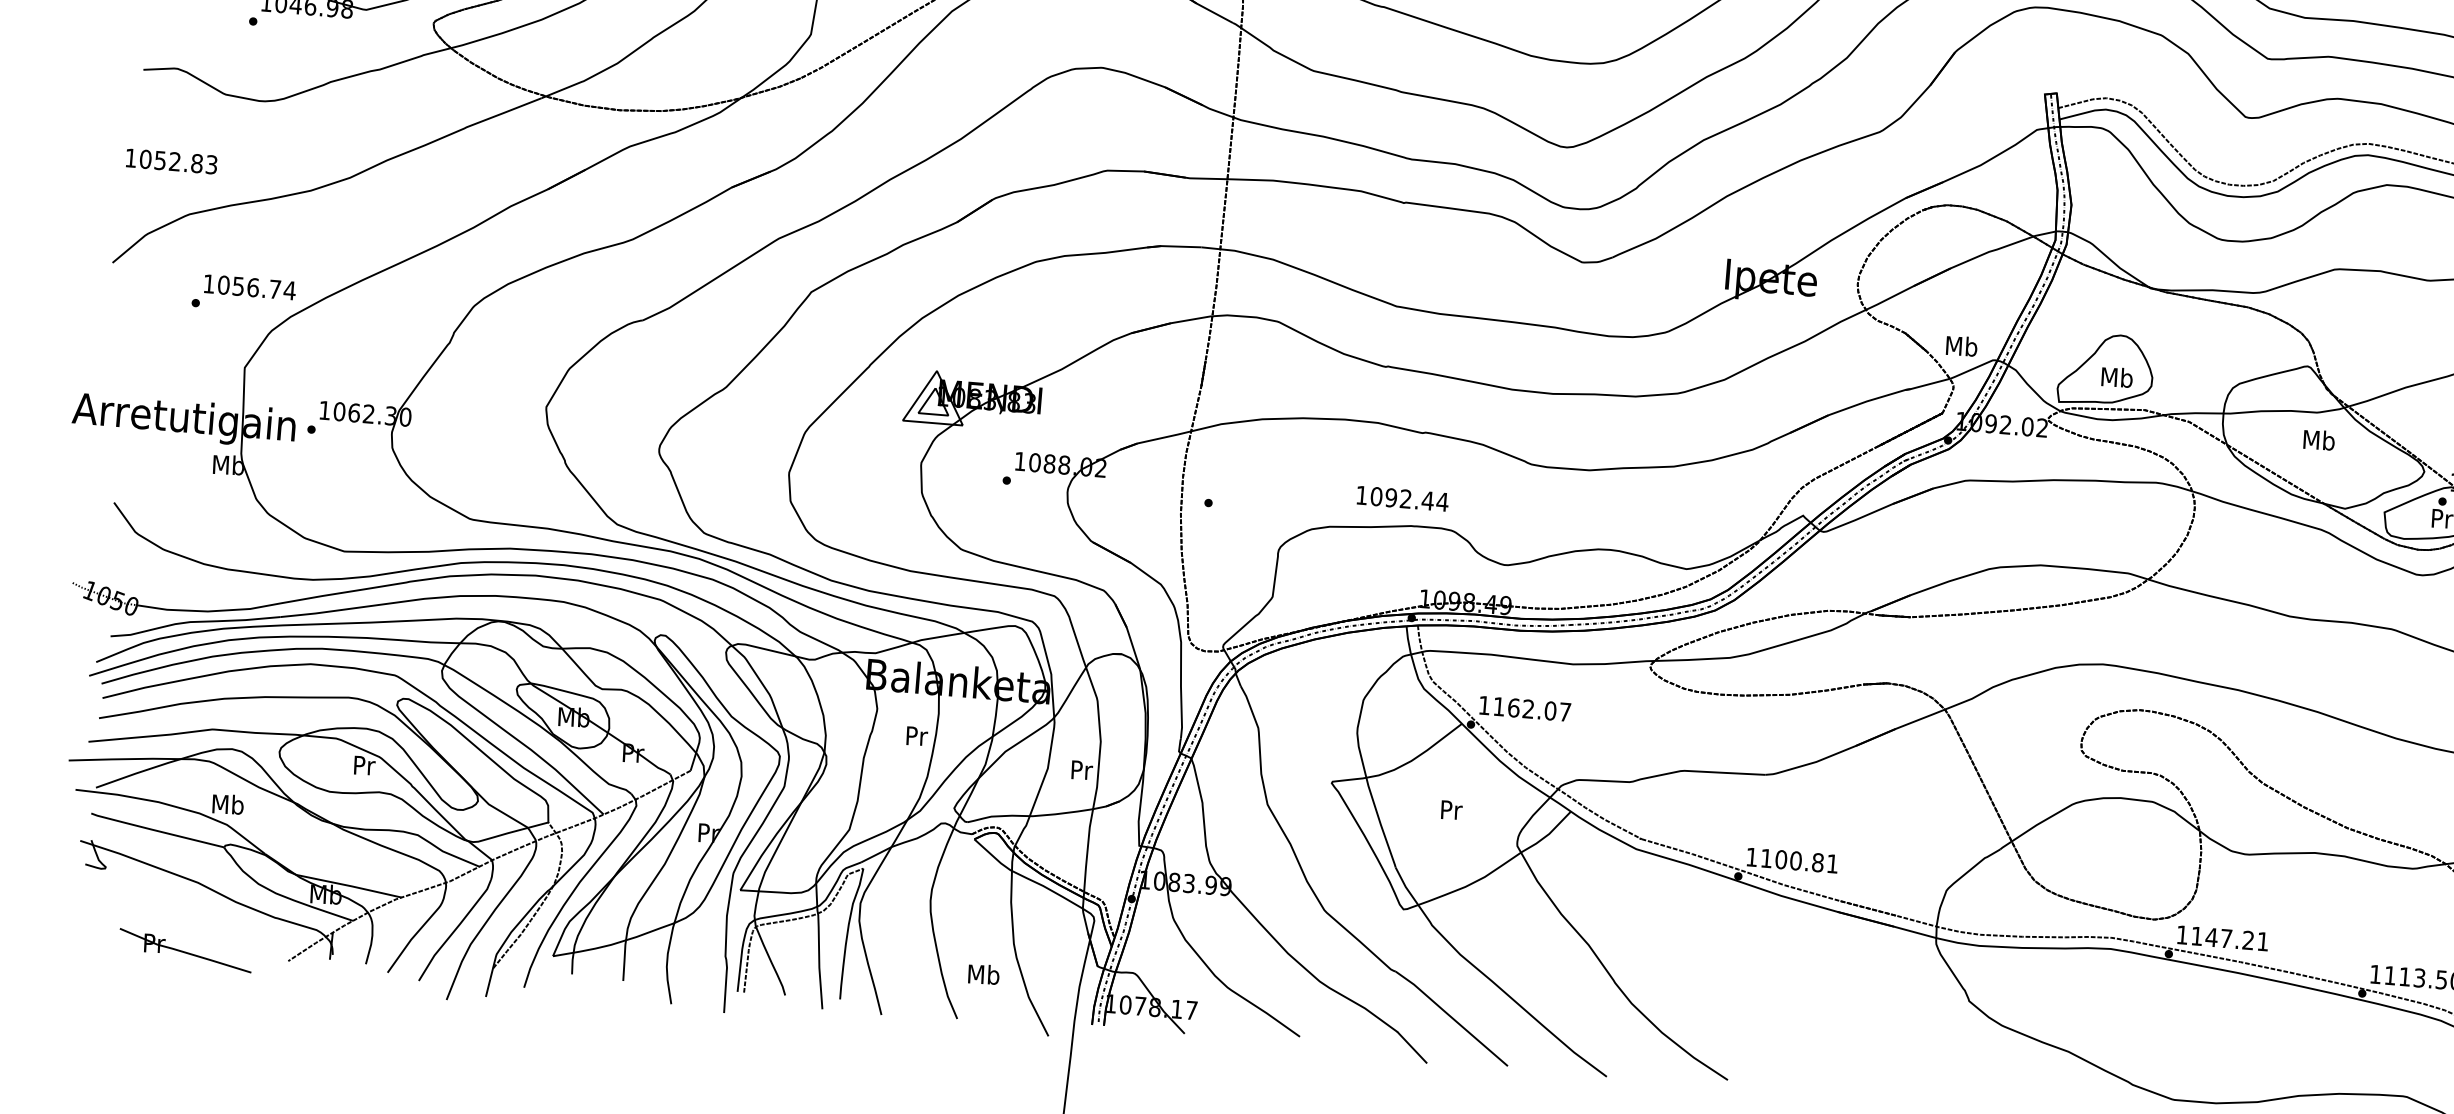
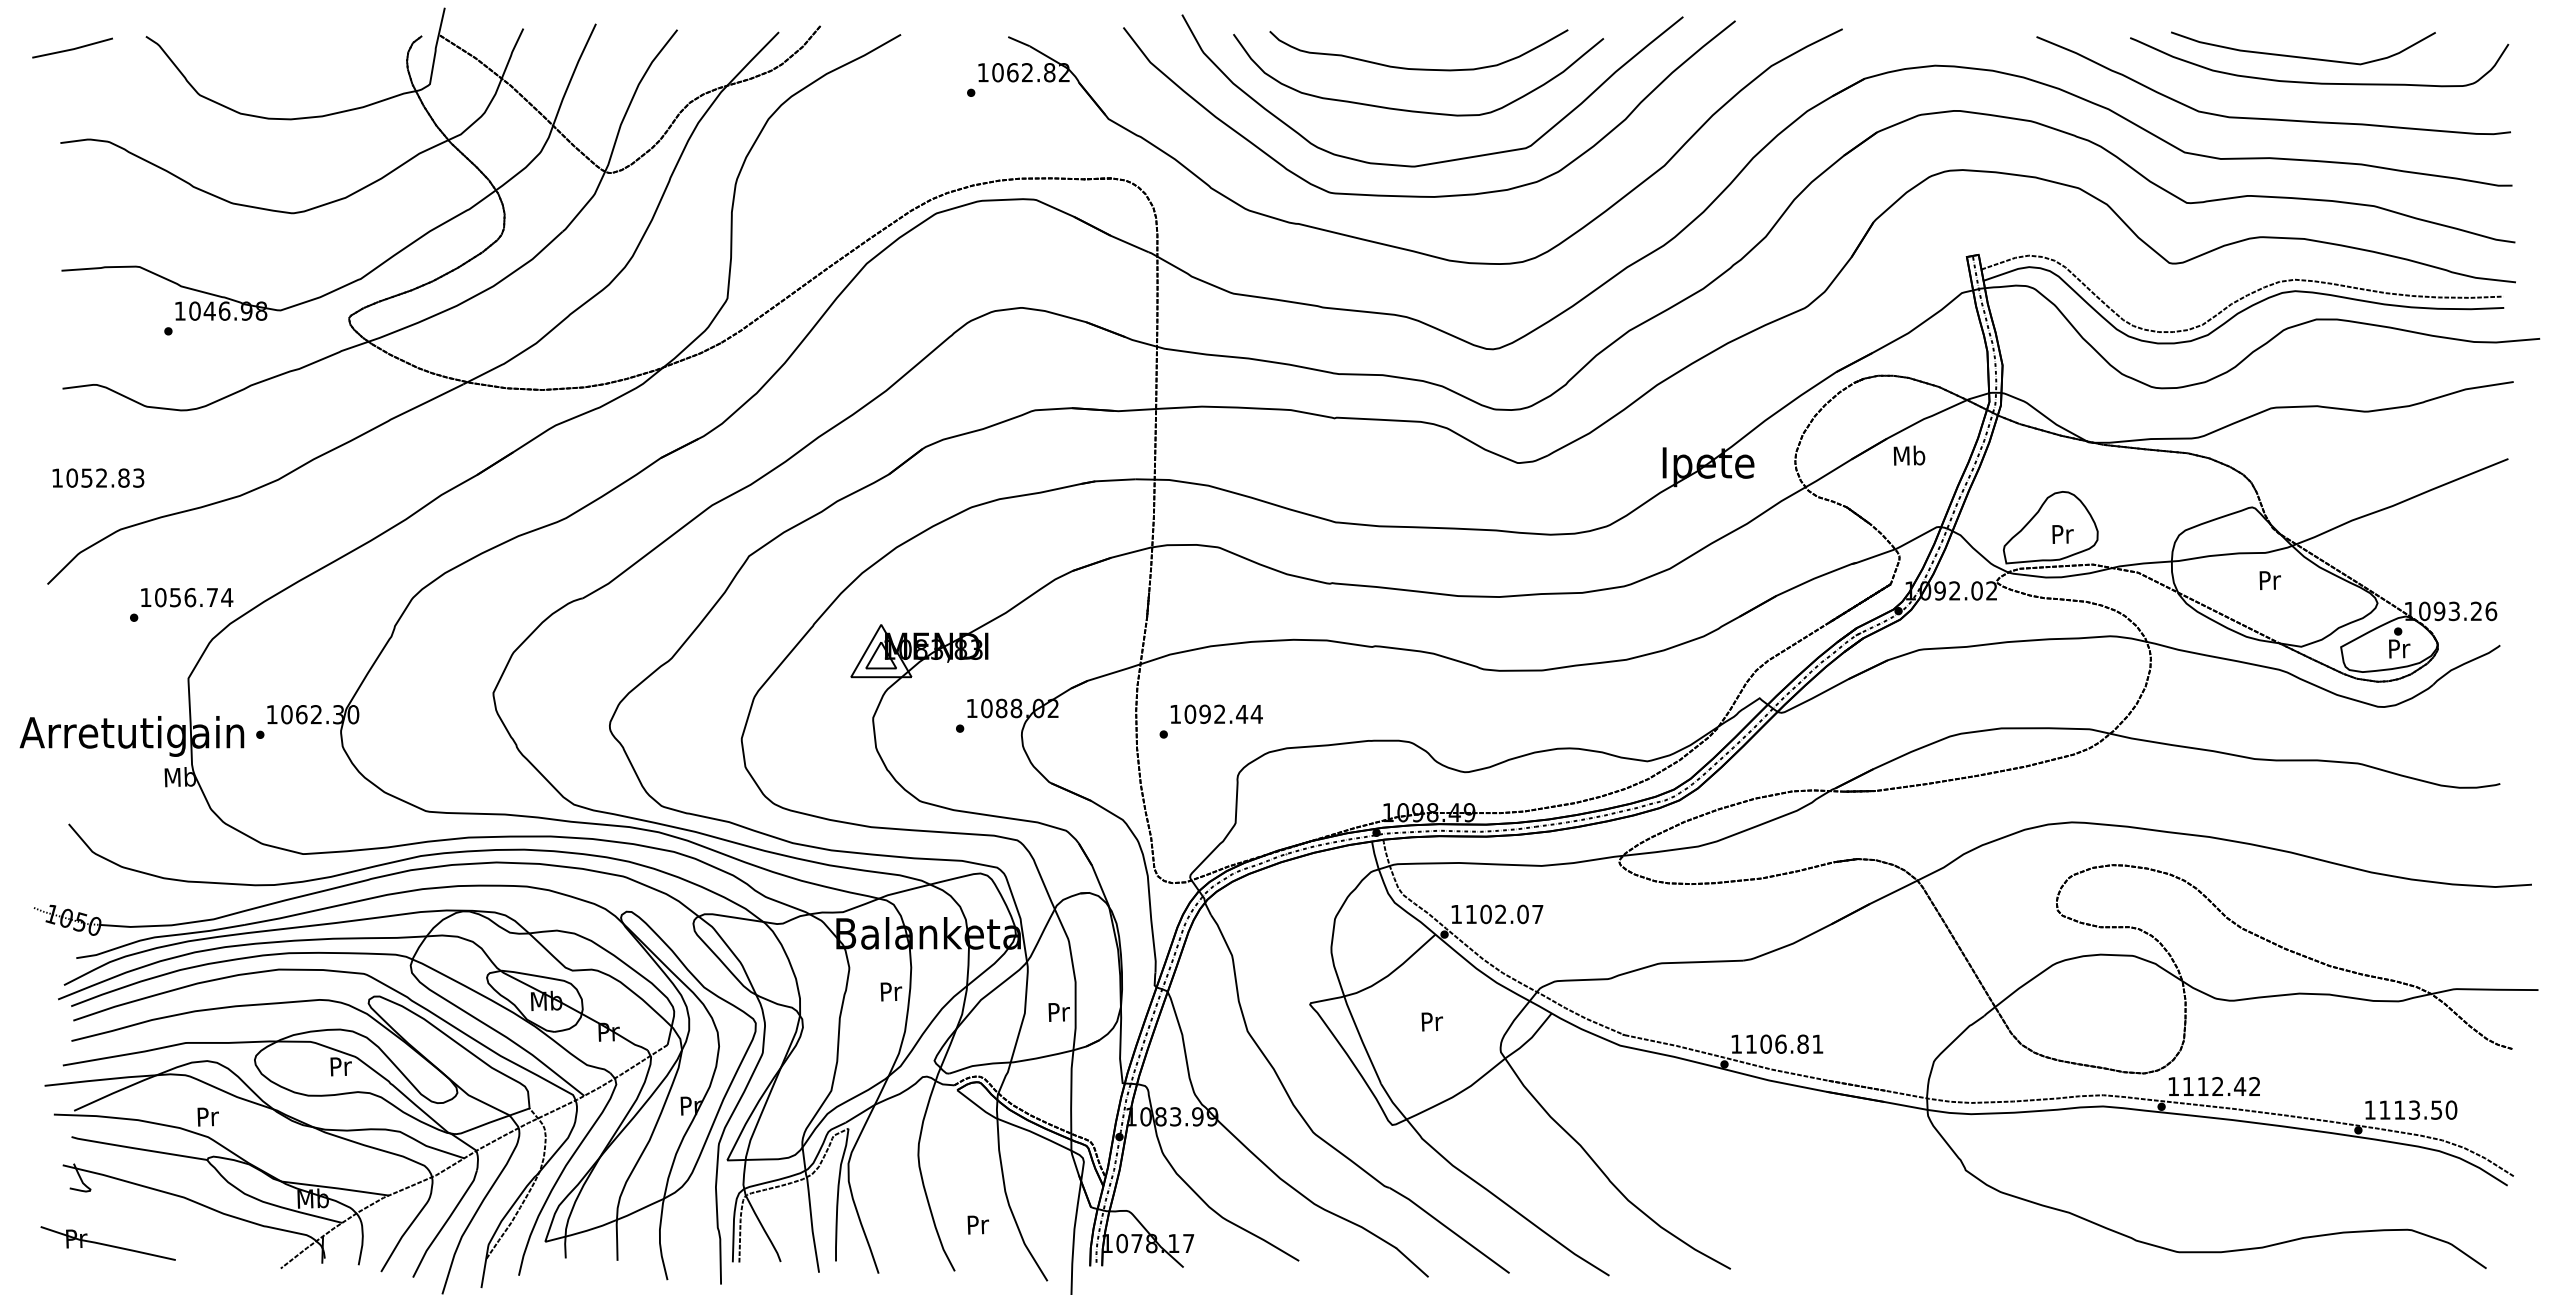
text: (1961, 346) -> (1909, 455), moved
text: (2117, 376) -> (2062, 533), Mb -> Pr
text: (2318, 440) -> (2269, 580), Mb -> Pr
text: (1402, 497) -> (1216, 713), moved
text: (1513, 706) -> (1485, 913), 1162.07 -> 1102.07
text: (227, 804) -> (207, 1116), Mb -> Pr
text: (1795, 860) -> (1780, 1043), 1100.81 -> 1106.81
text: (2236, 939) -> (2228, 1086), 1147.21 -> 1112.42
part: (184, 950) -> (107, 1243), moved
text: (983, 974) -> (977, 1224), Mb -> Pr

